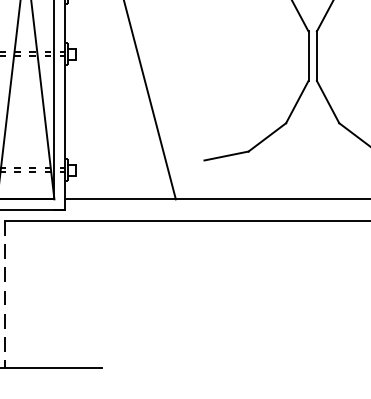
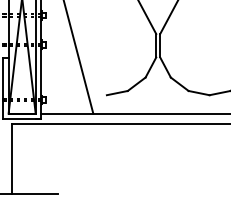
line: (5, 293) -> (12, 158), dashed -> solid

